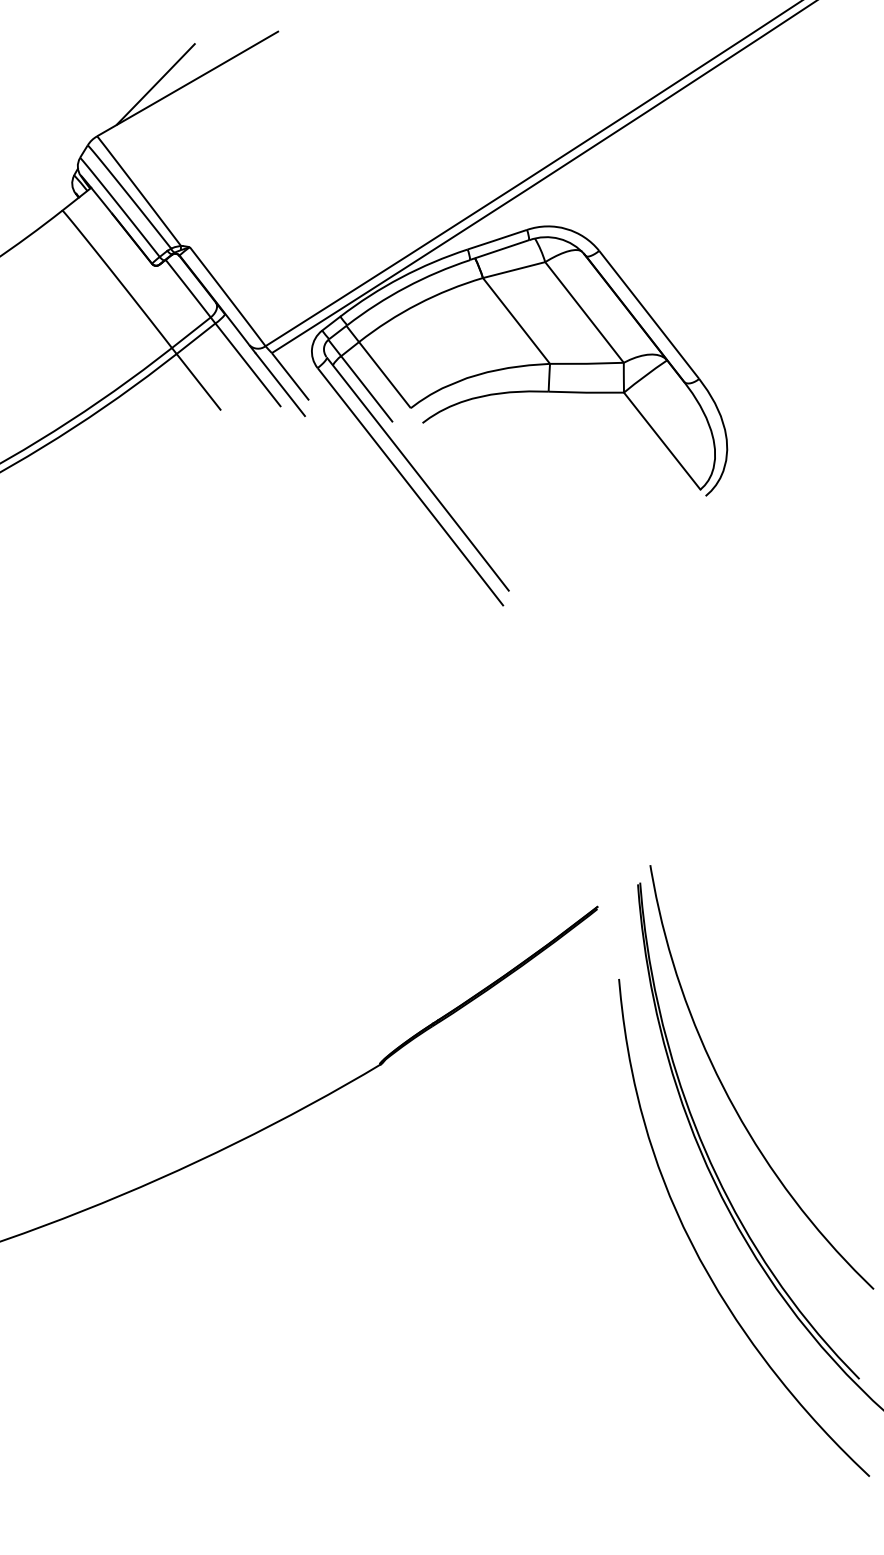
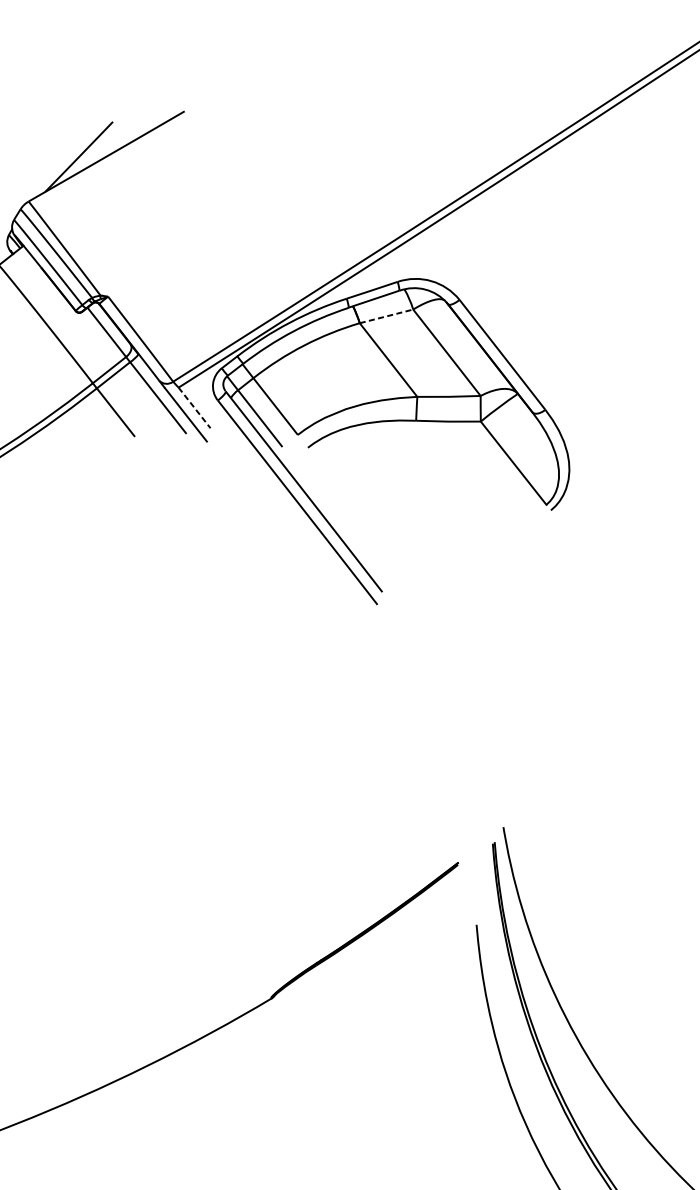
line: (514, 269) -> (386, 315), solid -> dashed
line: (290, 376) -> (194, 407), solid -> dashed

